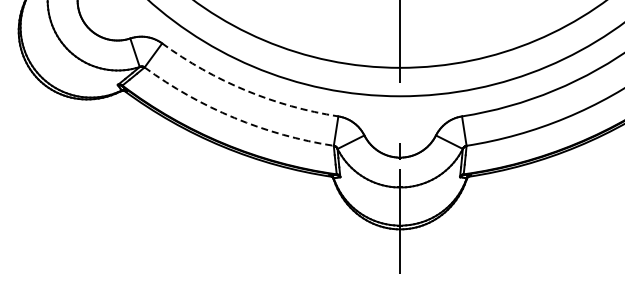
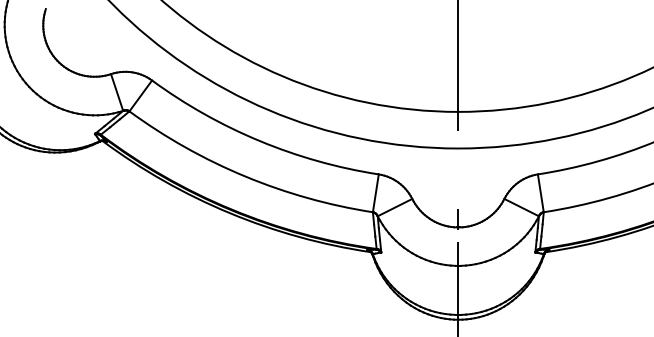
arc: (245, 90) -> (259, 141), dashed -> solid
arc: (234, 117) -> (245, 175), dashed -> solid

